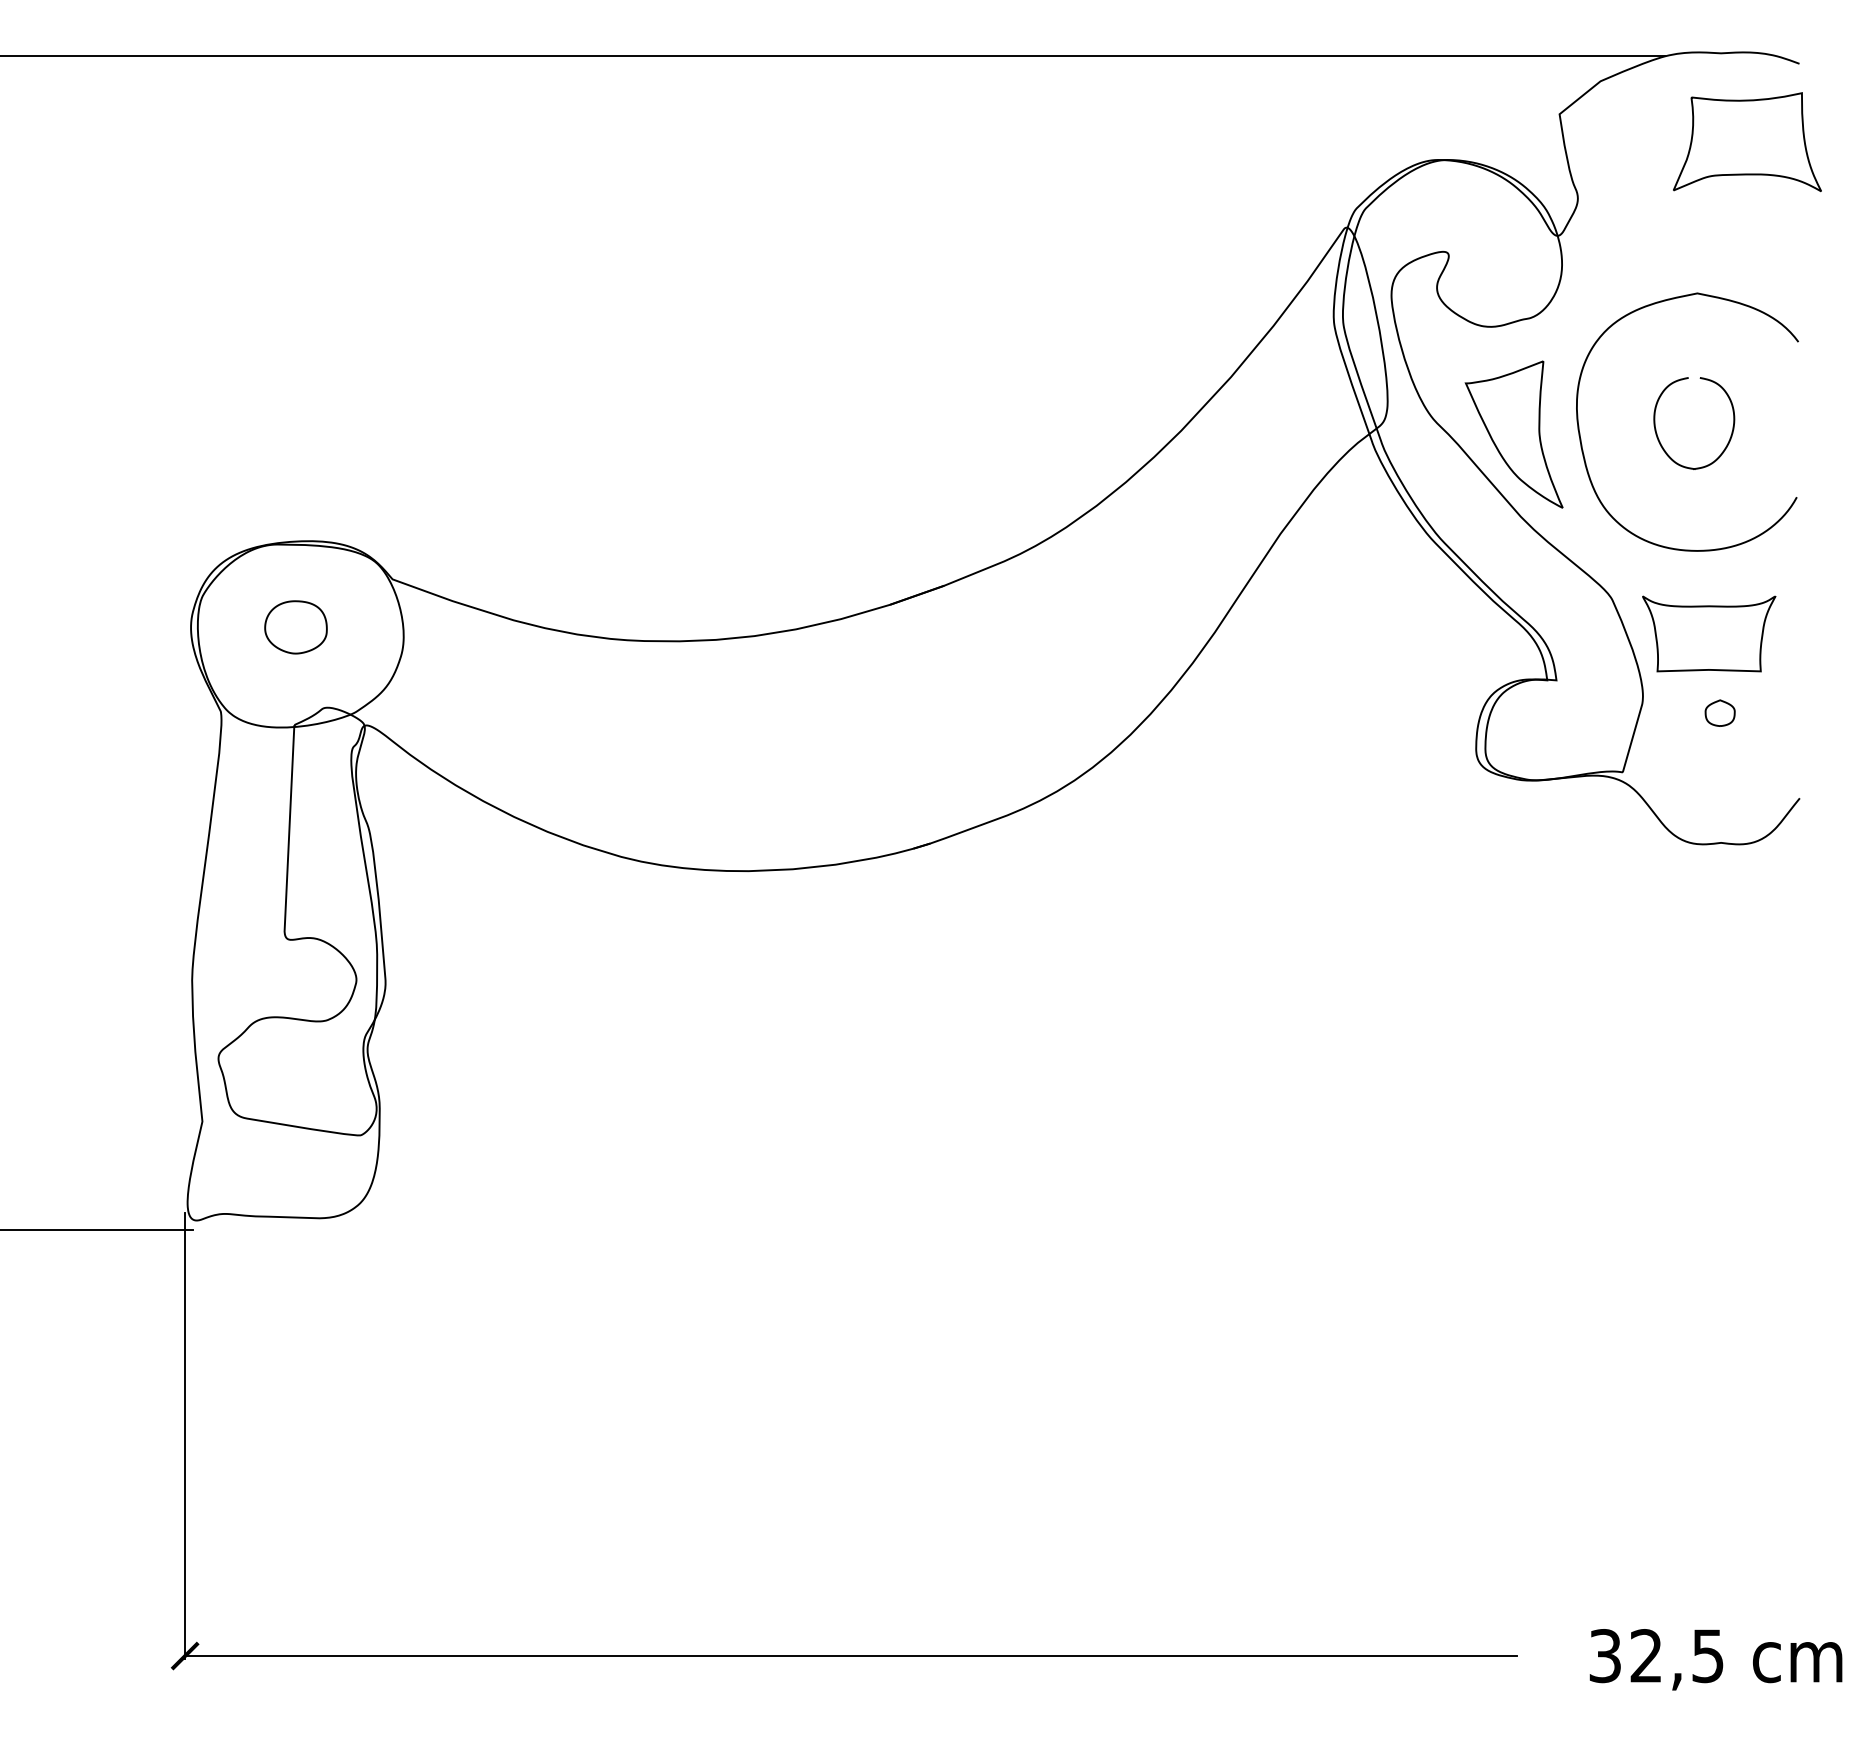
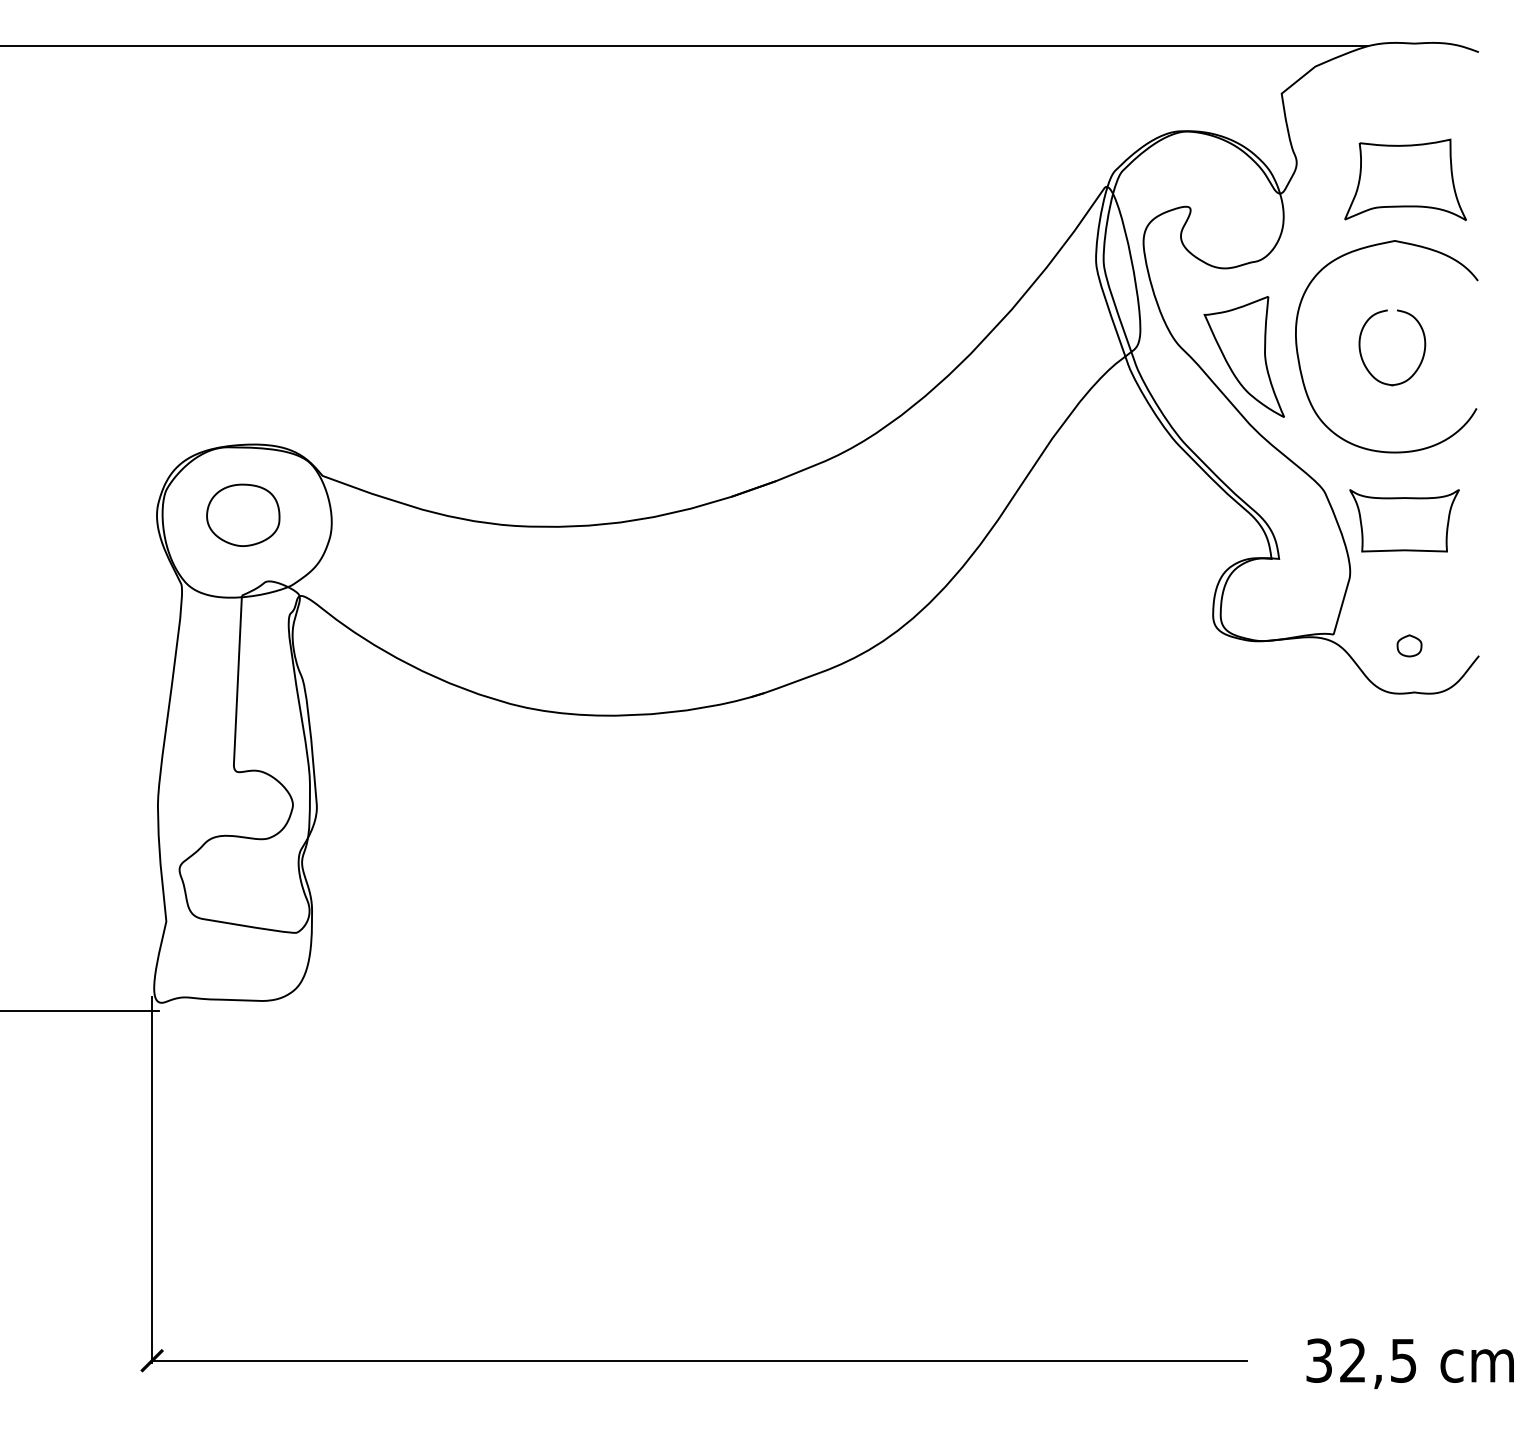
part: (1747, 142) -> (1405, 180), moved
part: (295, 627) -> (242, 515), size x1.43
part: (1719, 712) -> (1408, 645), moved

